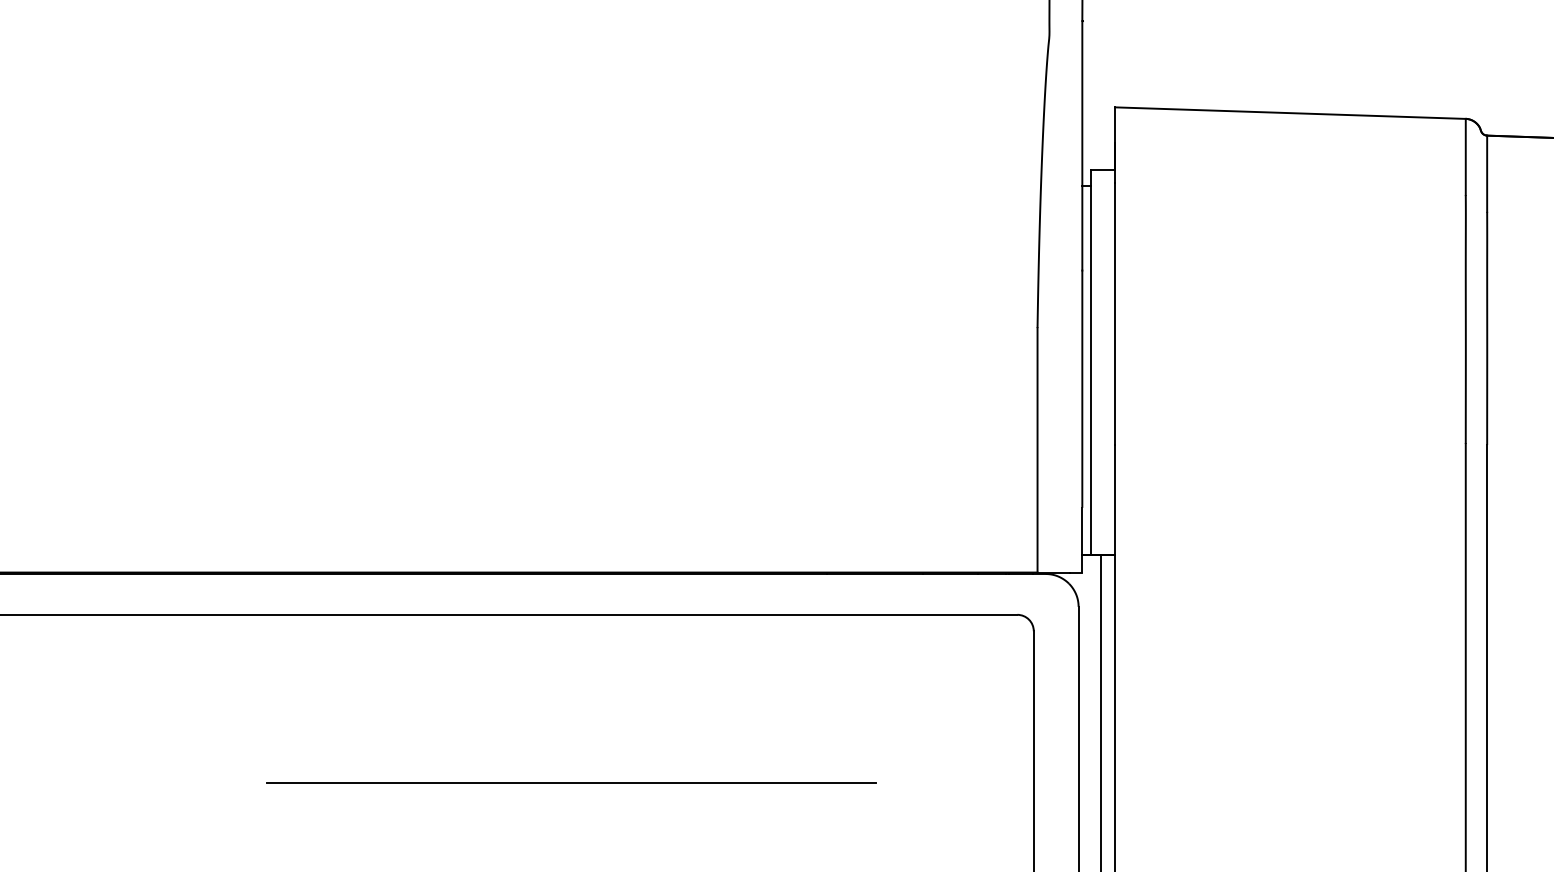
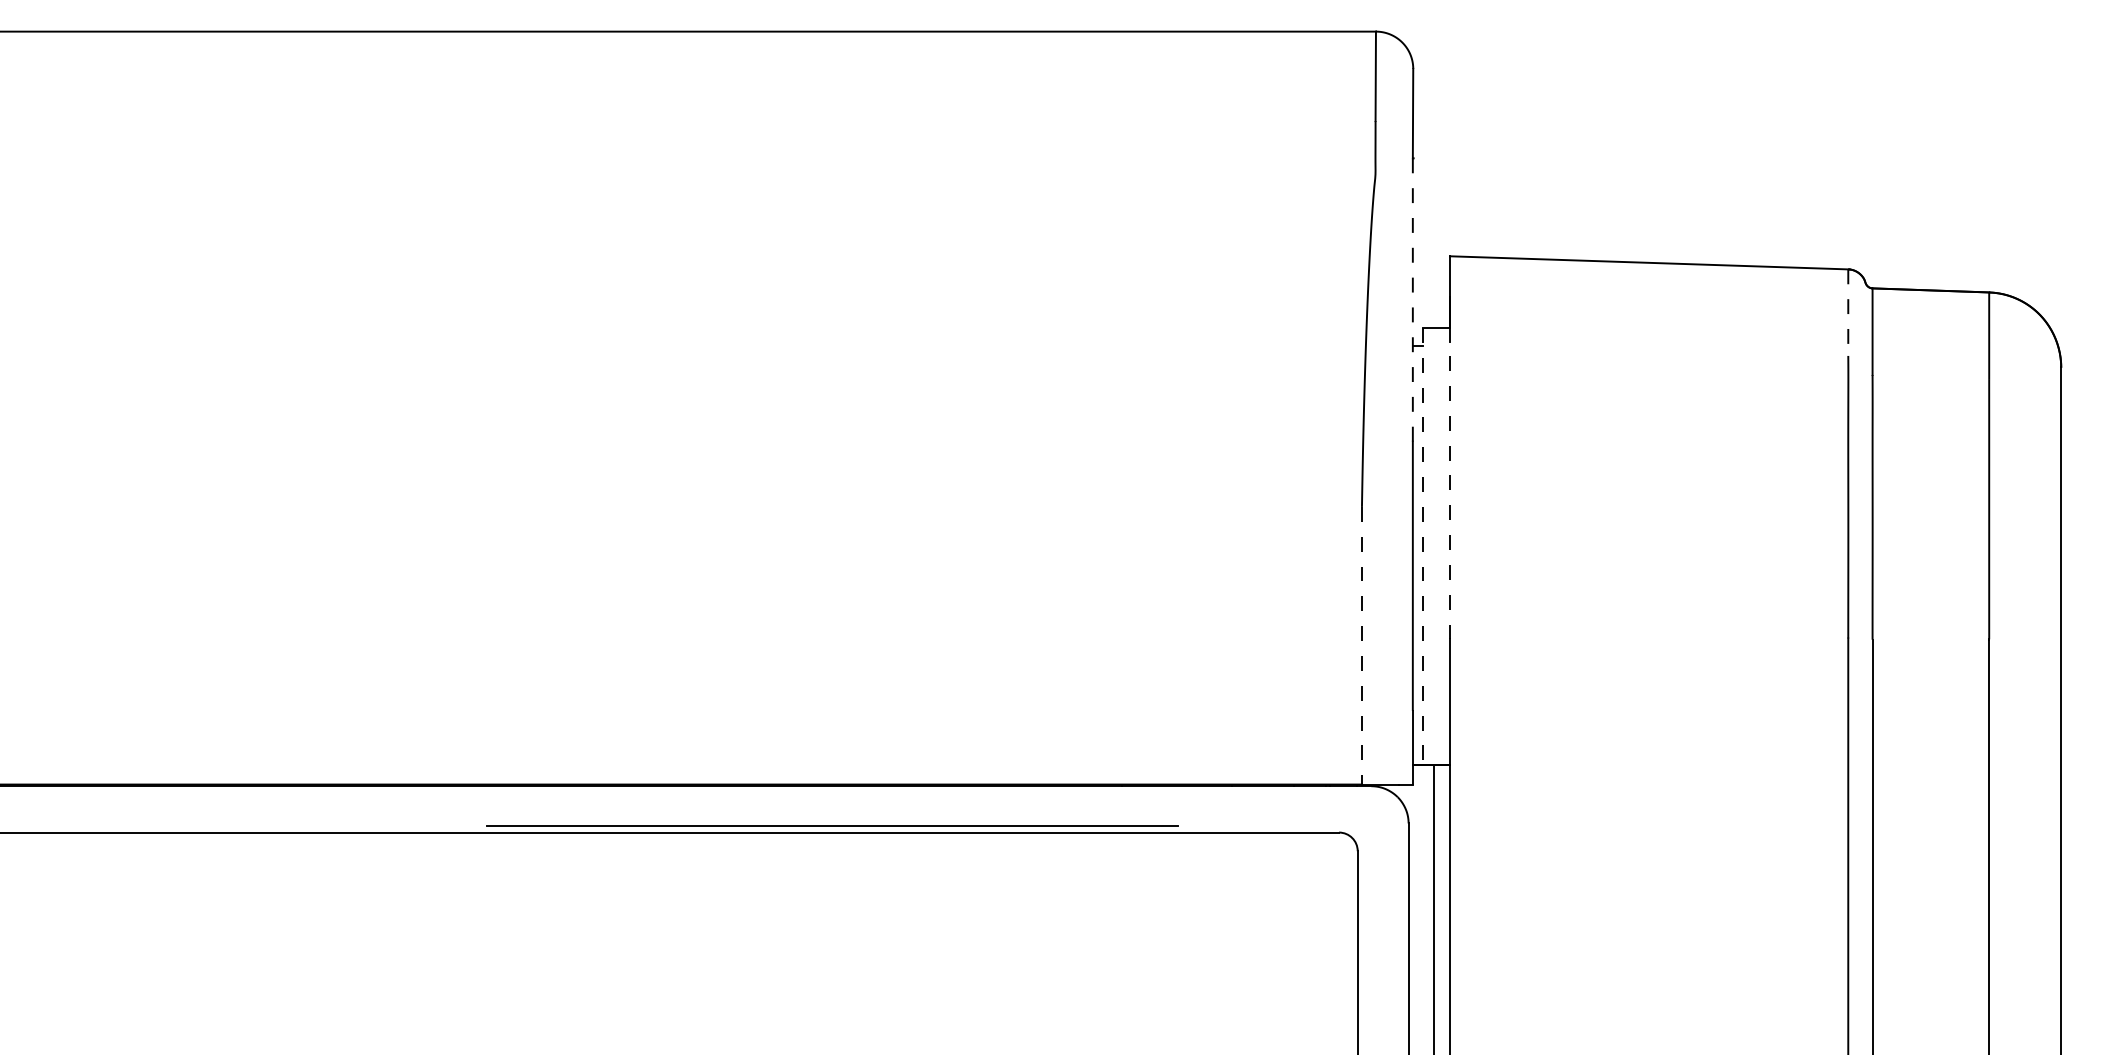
line: (1082, 145) -> (1412, 299), solid -> dashed
line: (1465, 157) -> (1848, 313), solid -> dashed
line: (1114, 313) -> (1449, 490), solid -> dashed
line: (1090, 362) -> (1422, 546), solid -> dashed
line: (1037, 450) -> (1361, 645), solid -> dashed
line: (571, 782) -> (832, 825), moved

